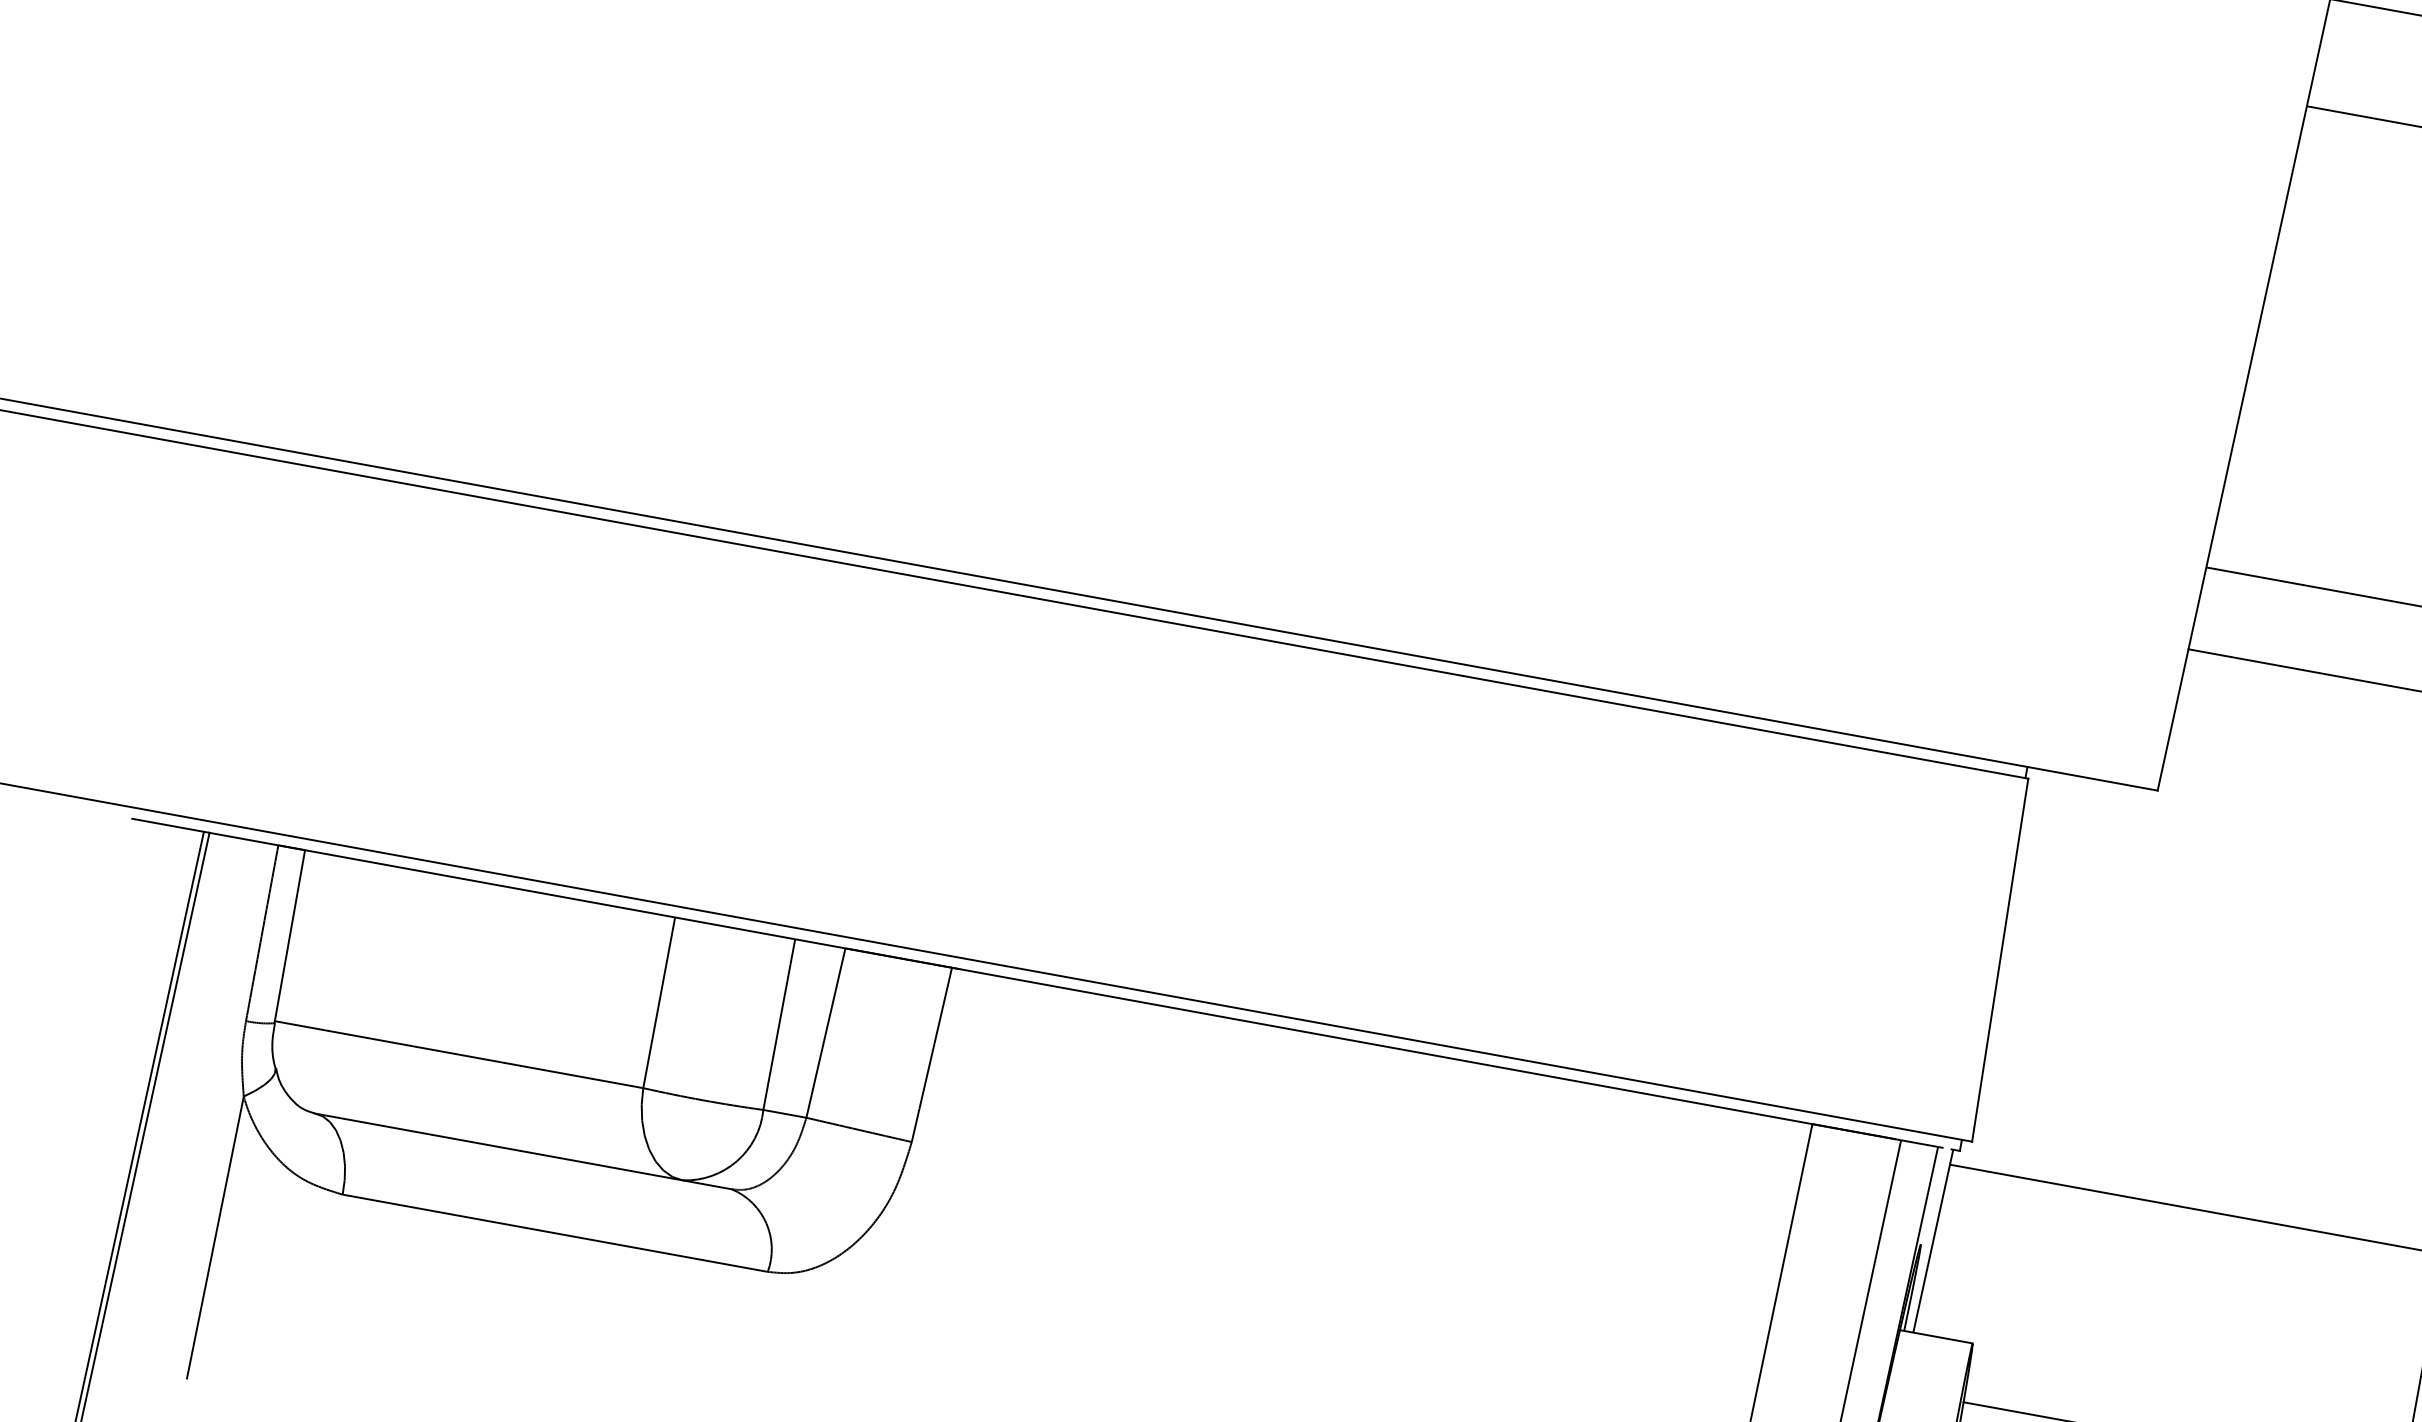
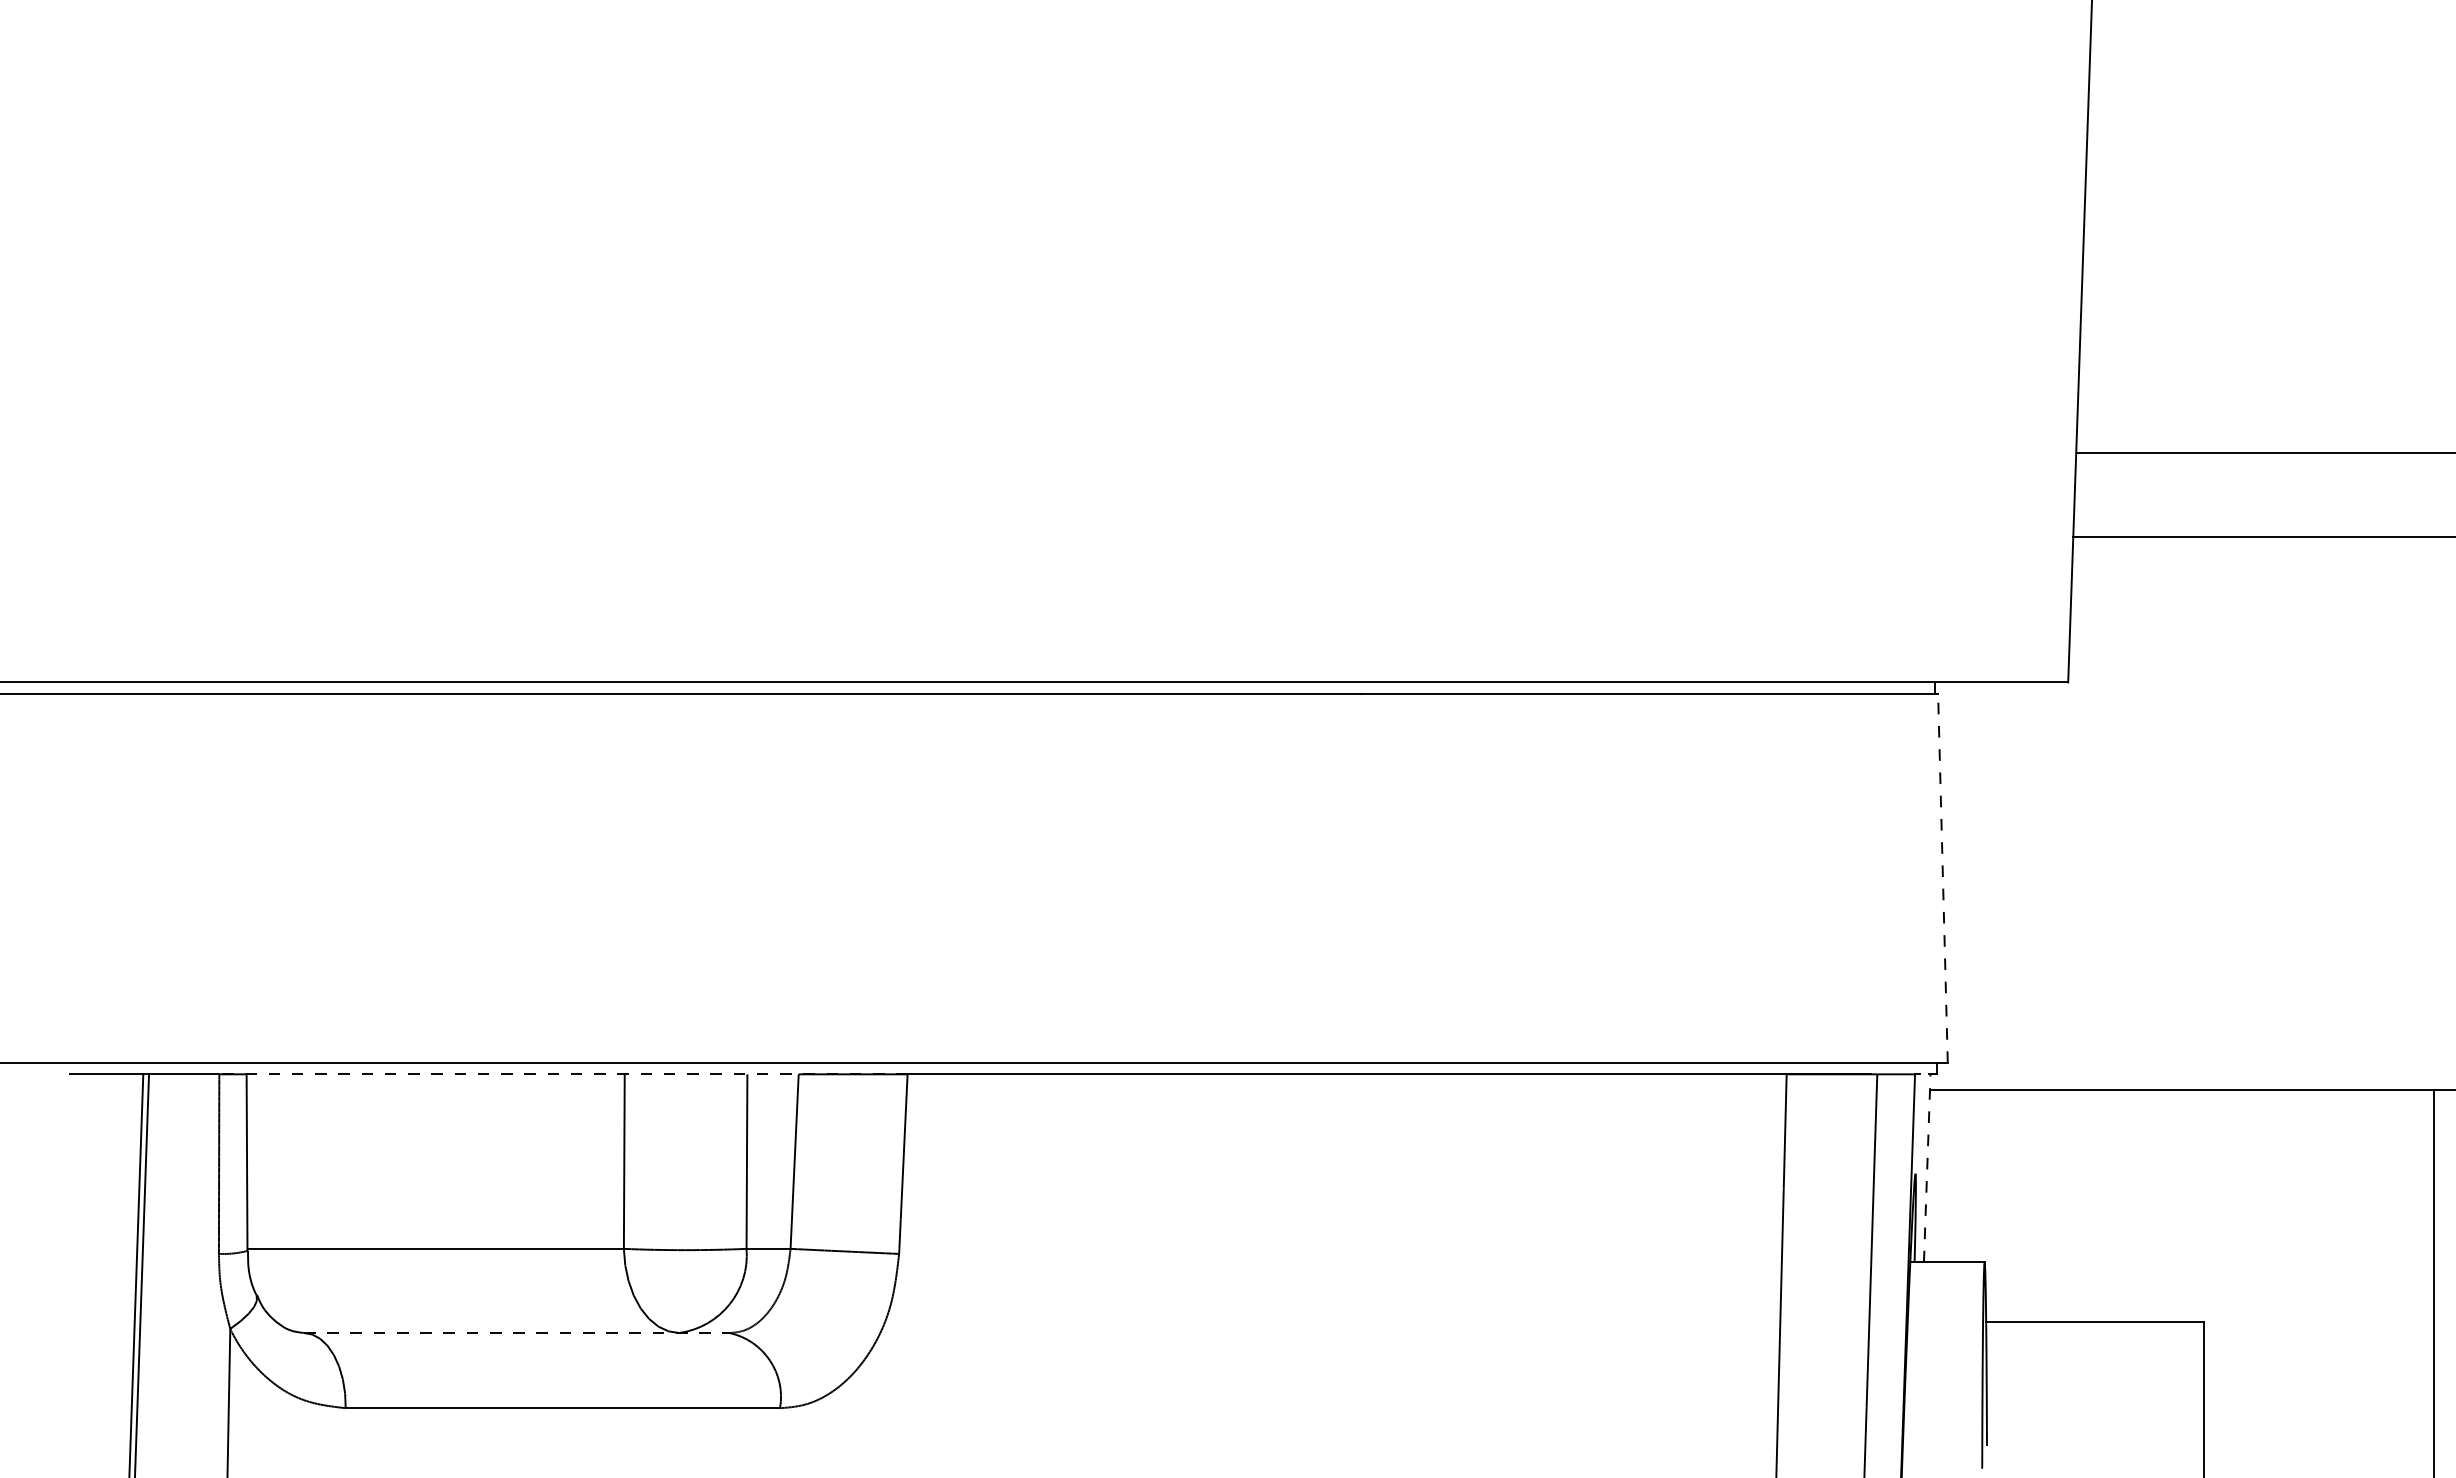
line: (620, 907) -> (568, 1074), solid -> dashed
line: (1999, 960) -> (1942, 878), solid -> dashed
line: (523, 1151) -> (516, 1333), solid -> dashed
line: (1933, 1241) -> (1927, 1168), solid -> dashed

